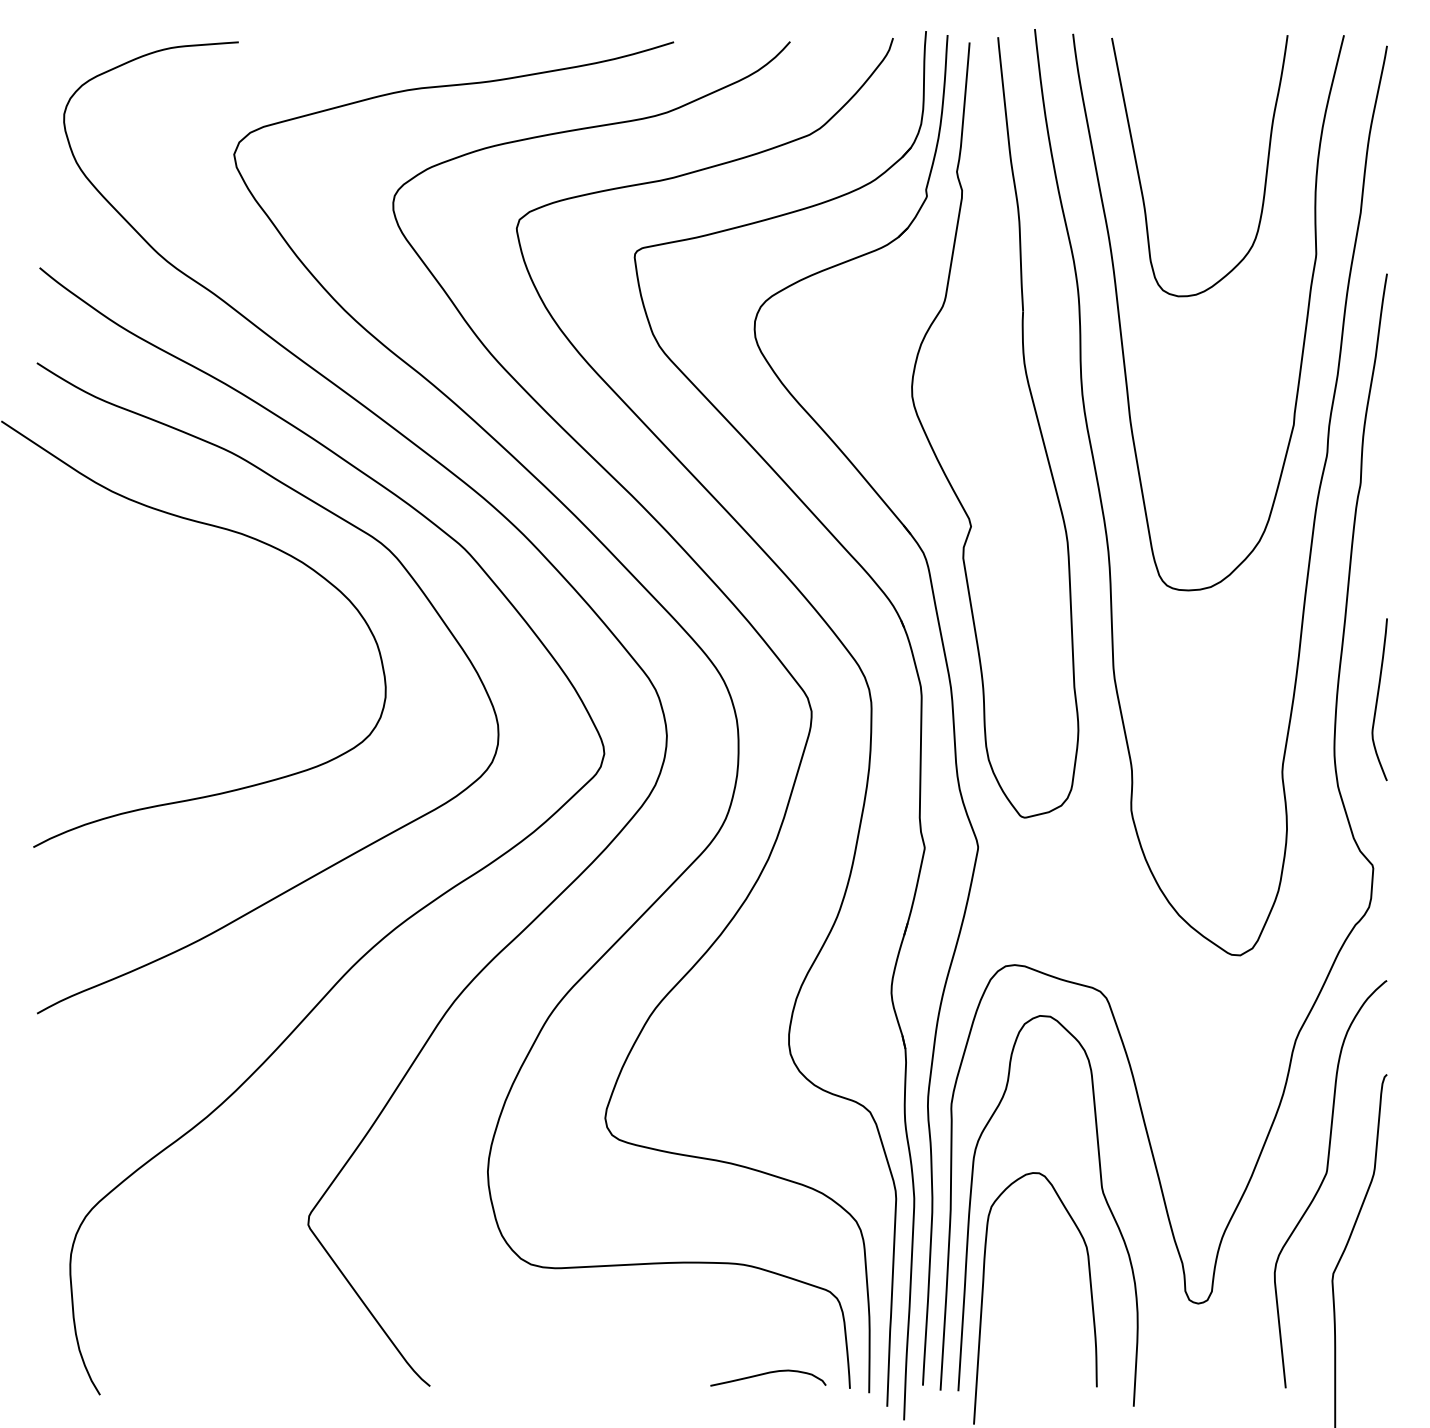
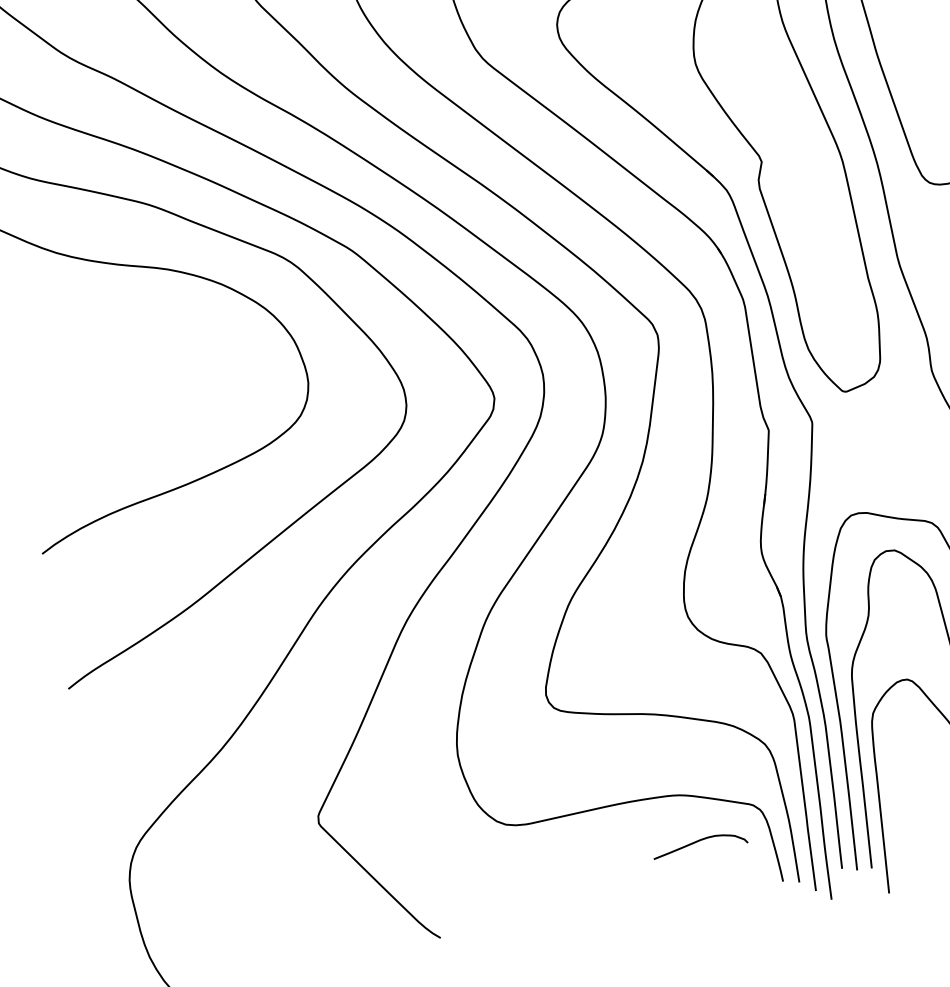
curve: (766, 1374) -> (697, 842), moved

